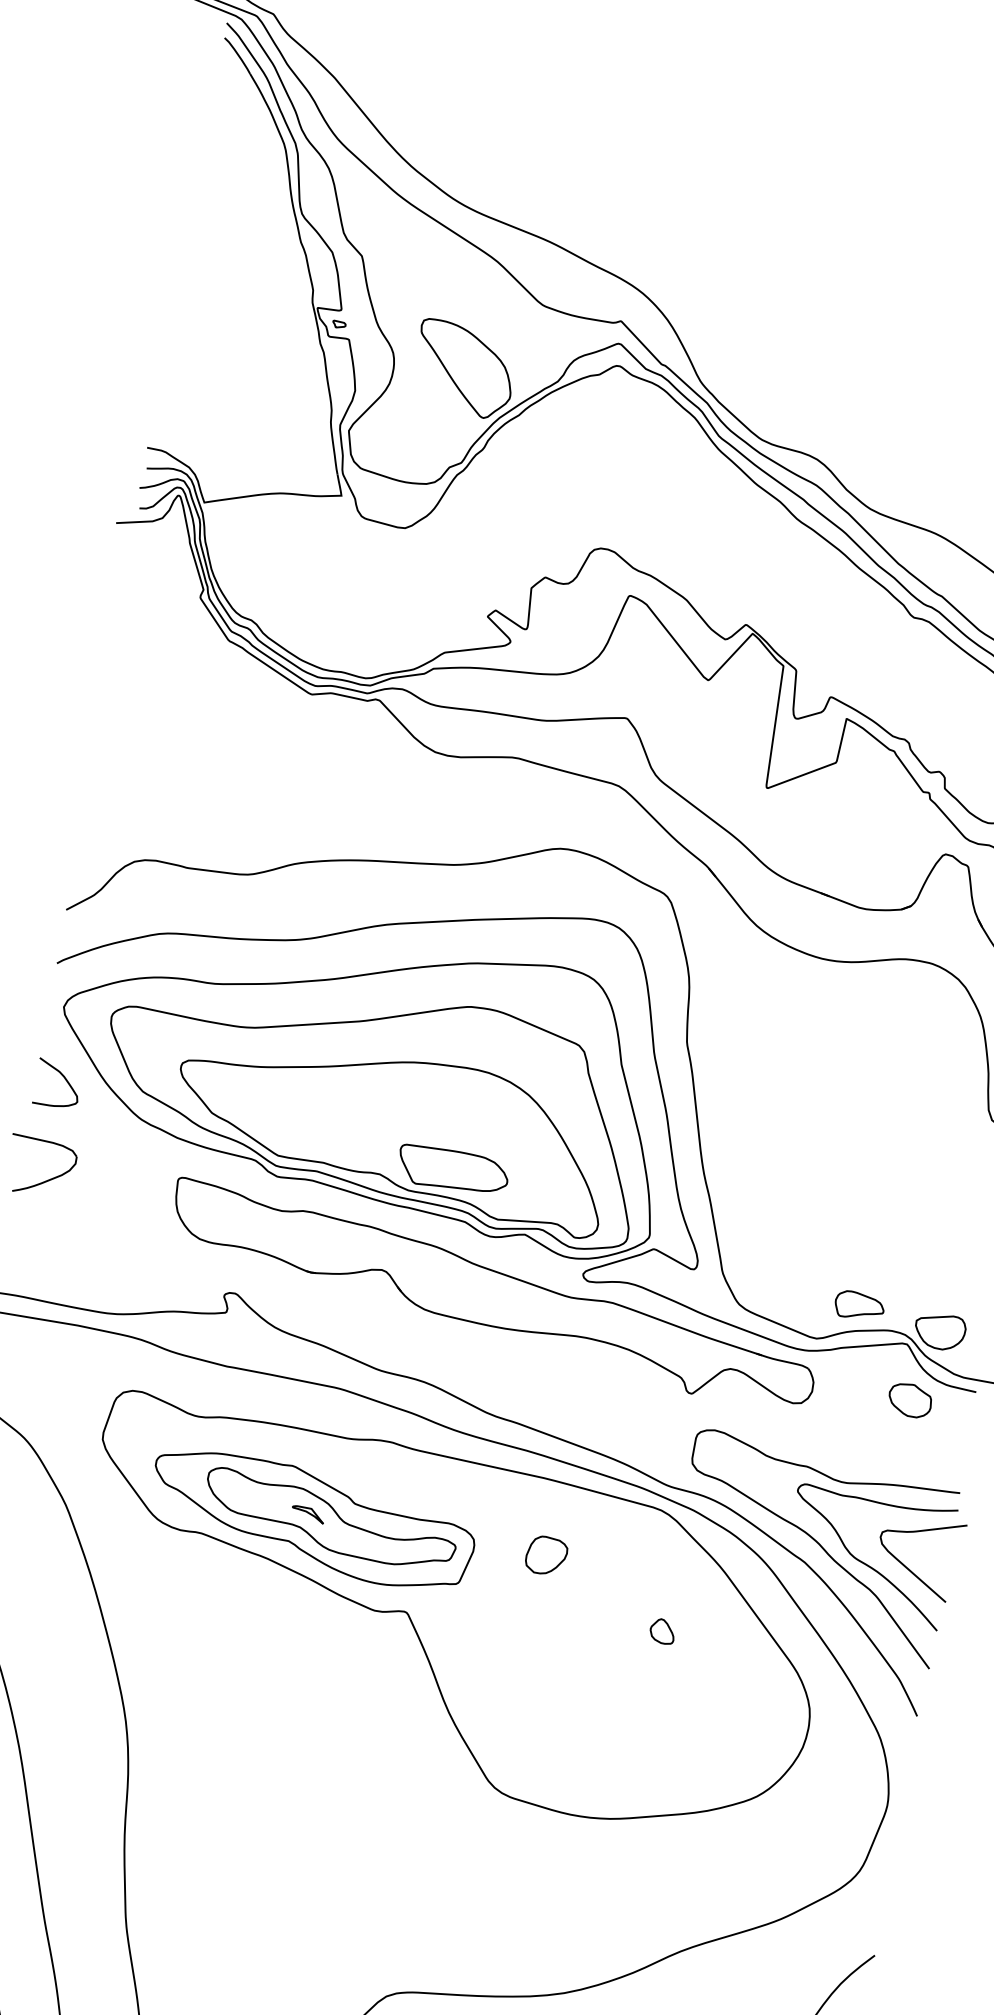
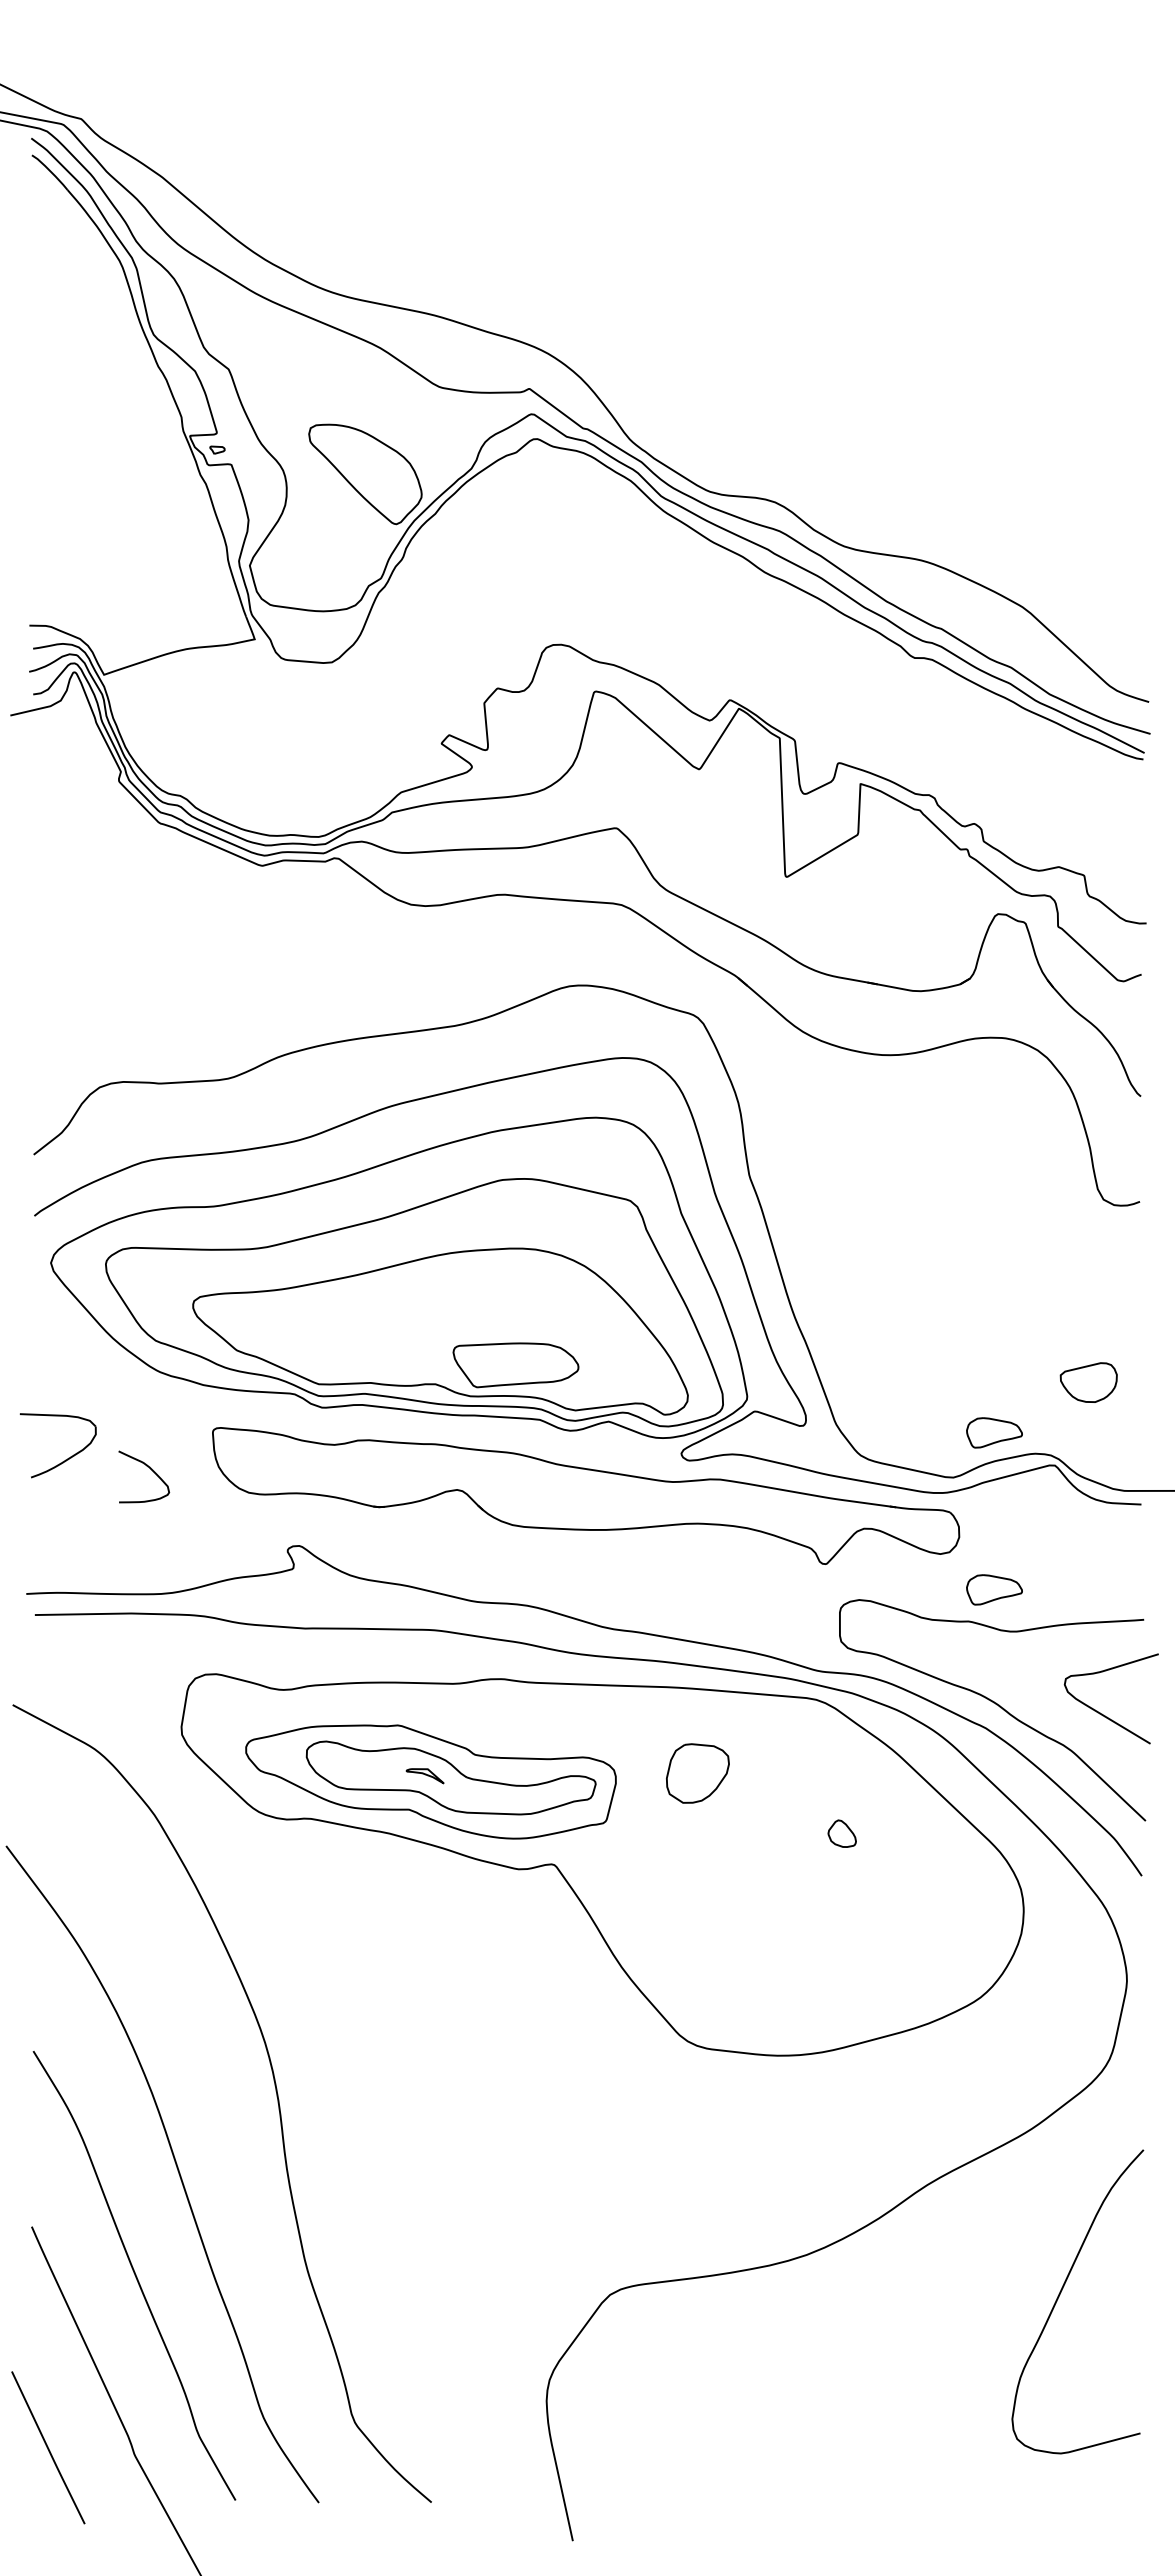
curve: (64, 1078) -> (150, 1469), moved
part: (939, 1331) -> (1088, 1382), moved
part: (910, 1399) -> (1069, 1526), removed
part: (834, 1442) -> (994, 1589), added
part: (546, 1555) -> (698, 1773), size x1.4
curve: (863, 1561) -> (1050, 1715), removed

